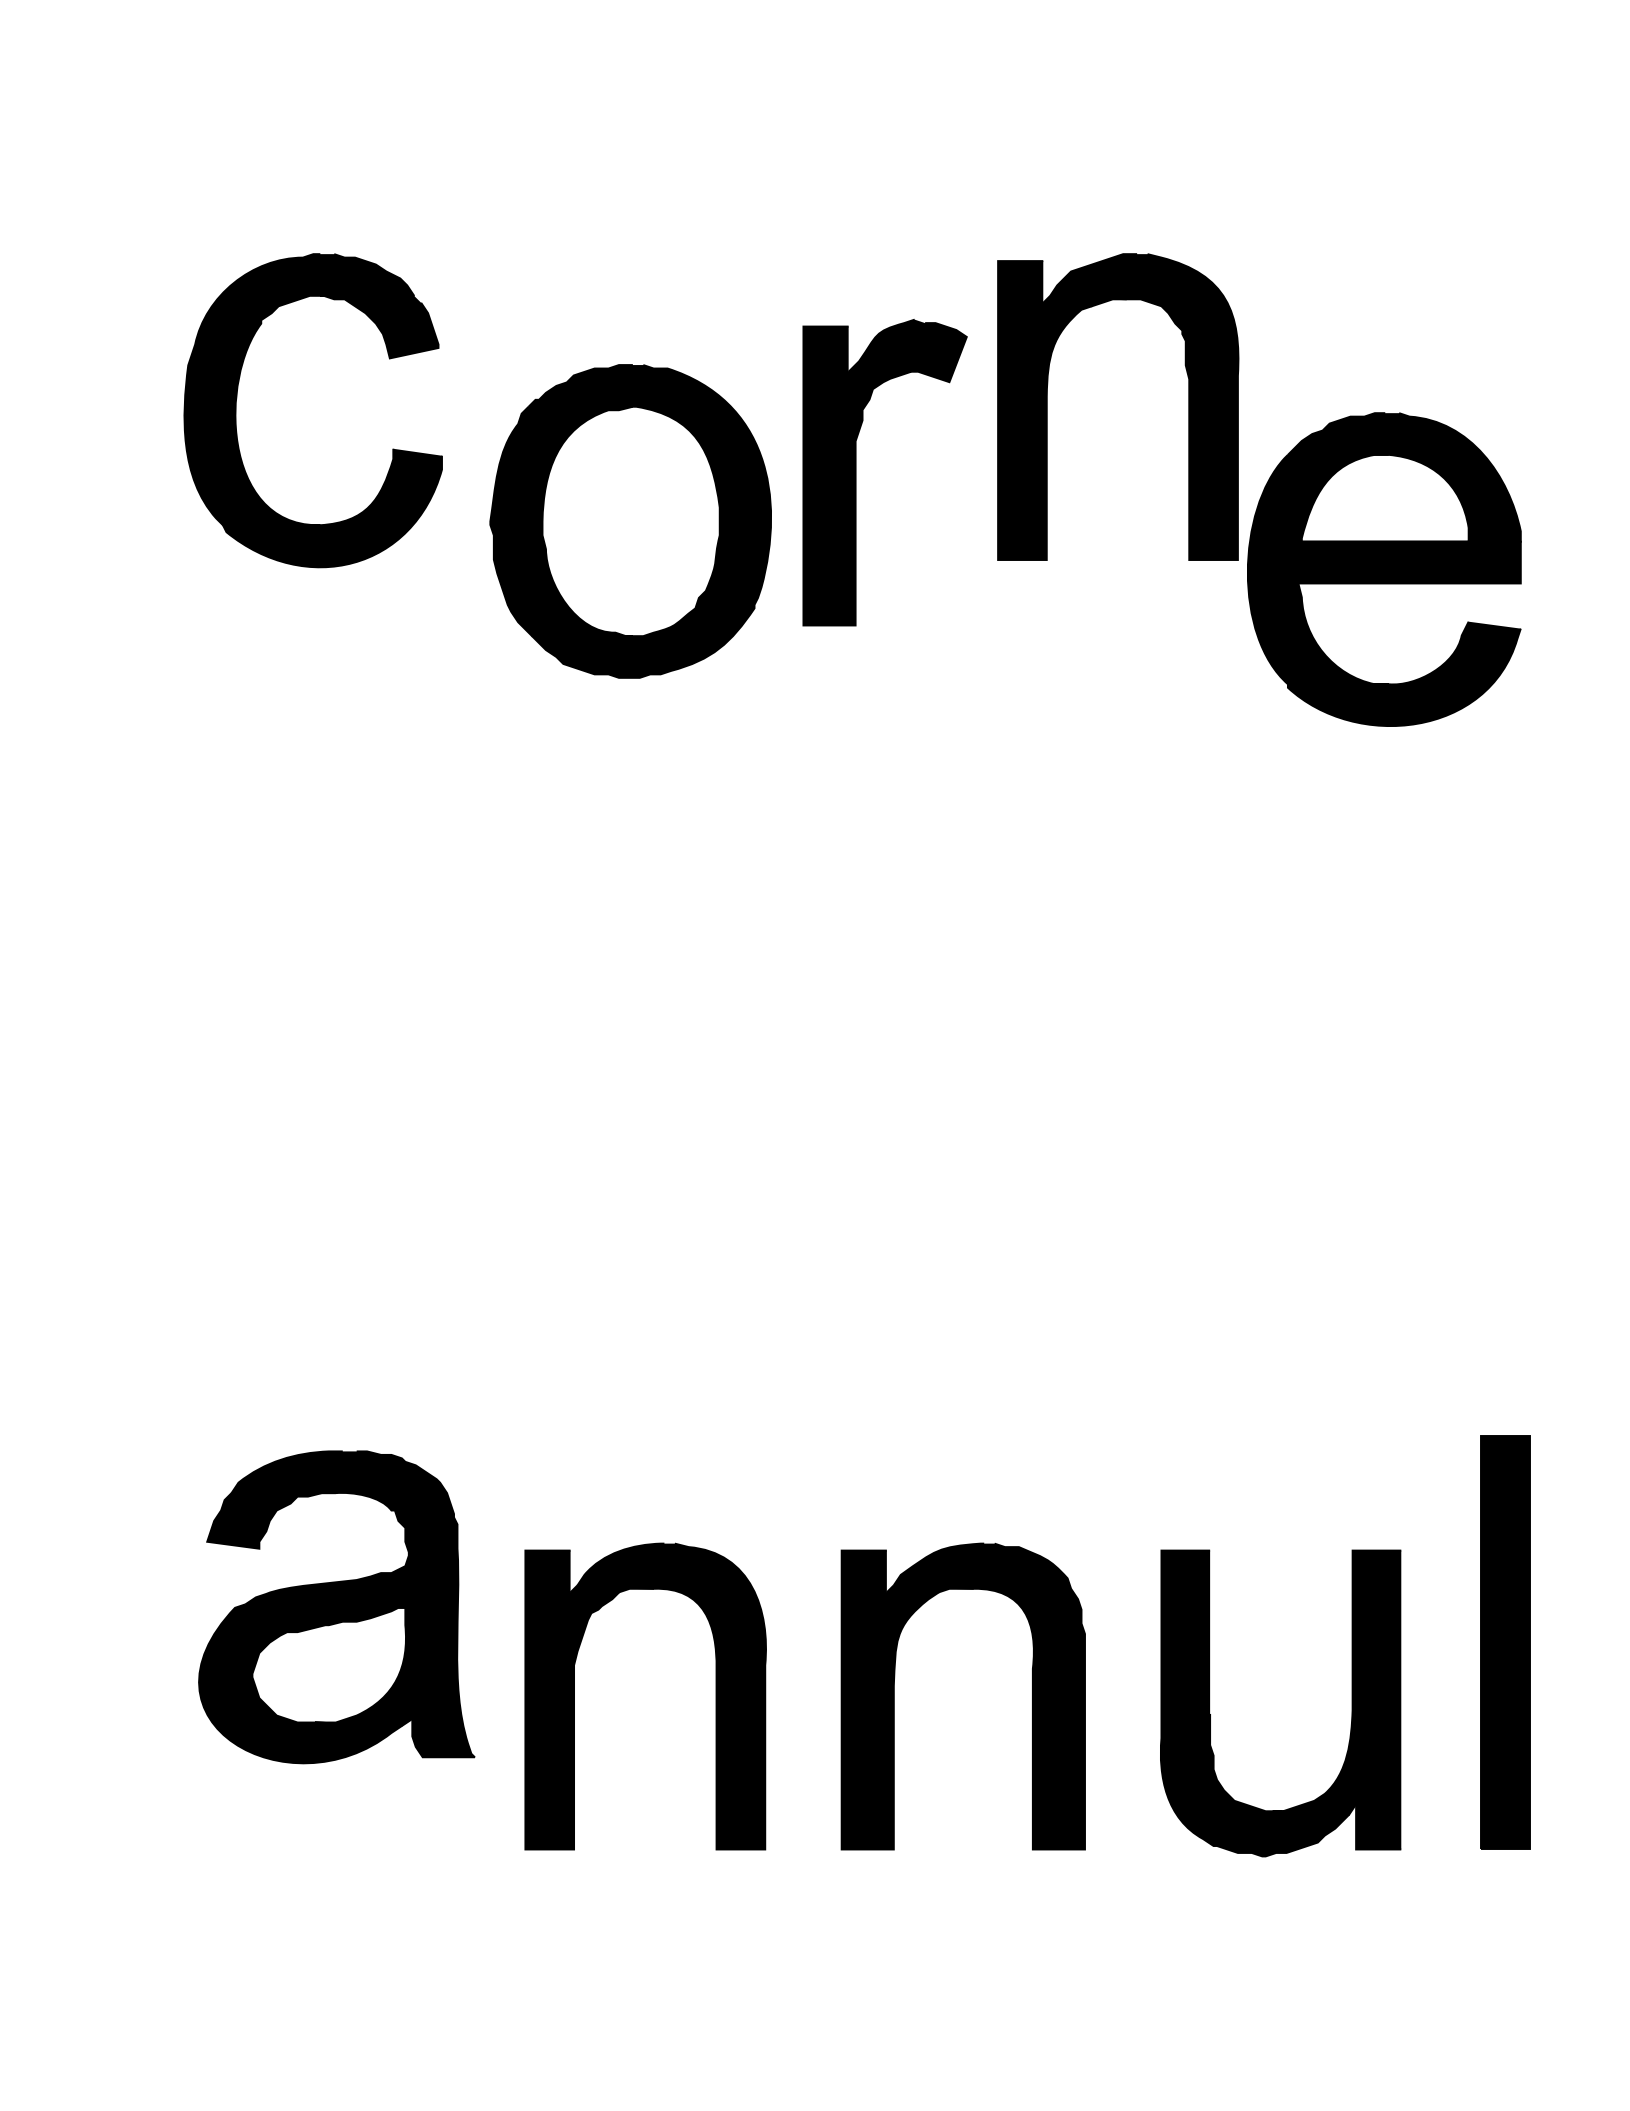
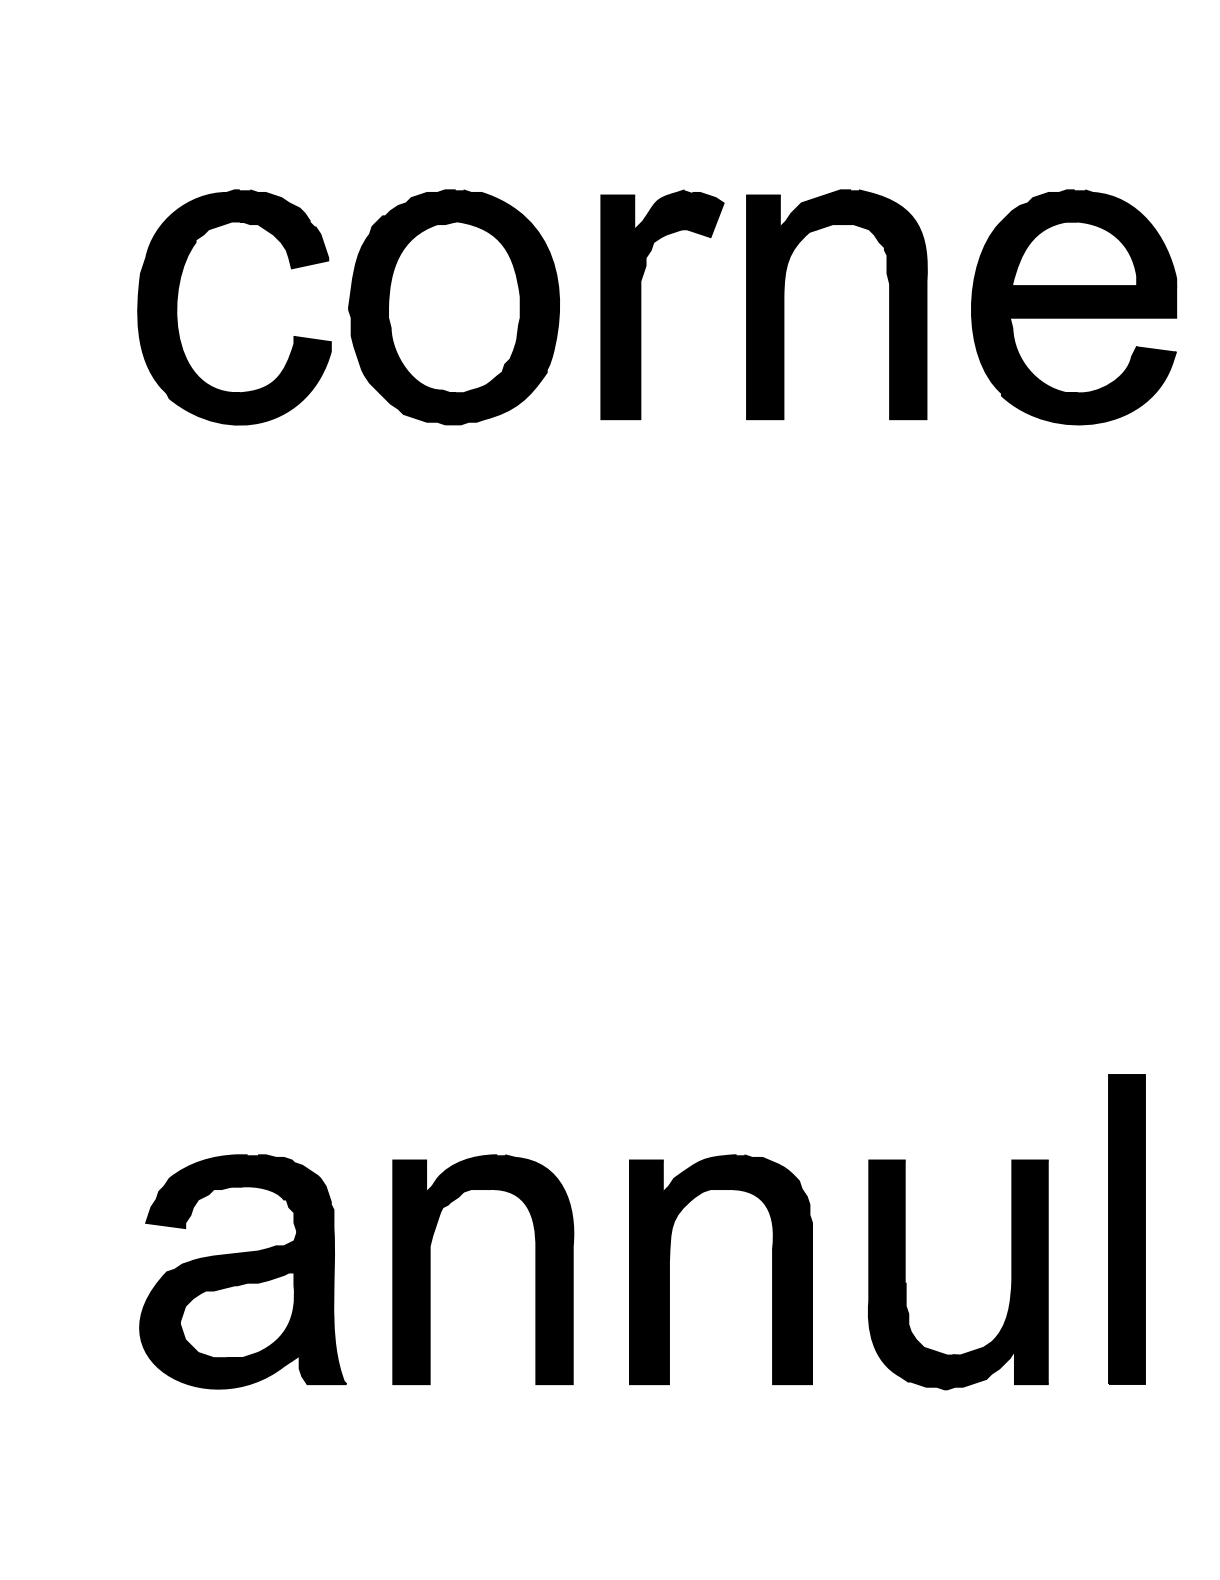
part: (857, 472) -> (641, 304), moved
part: (629, 521) -> (453, 307), moved
part: (1384, 569) -> (1074, 307), moved
part: (335, 1606) -> (242, 1271), moved

